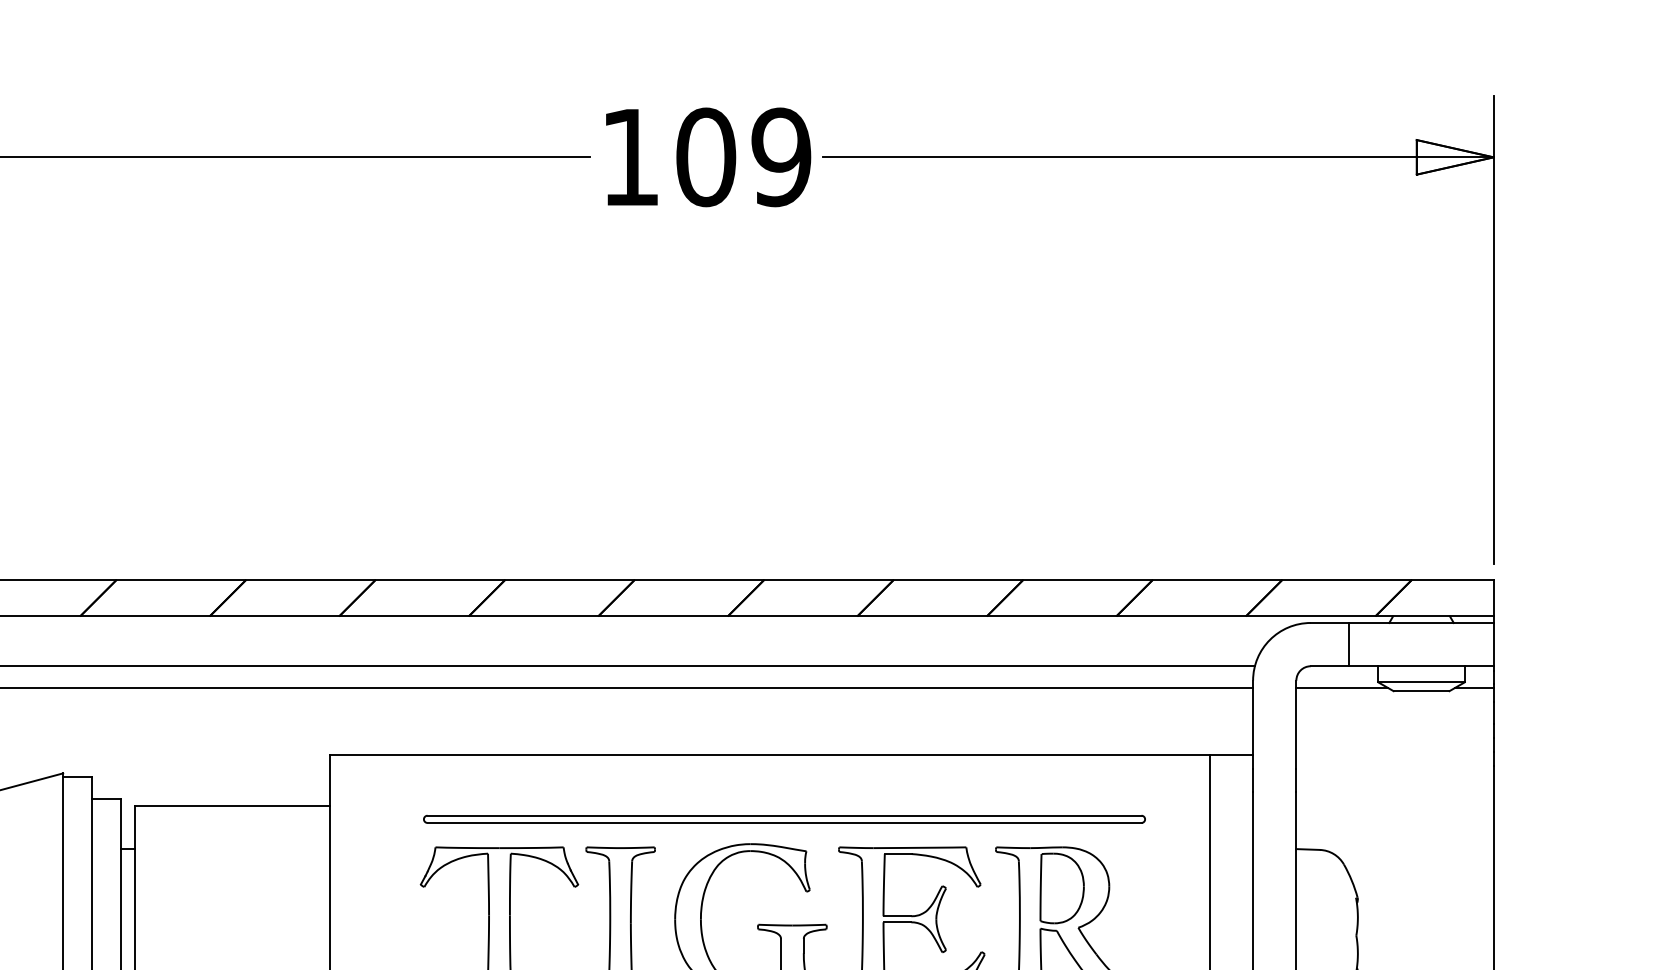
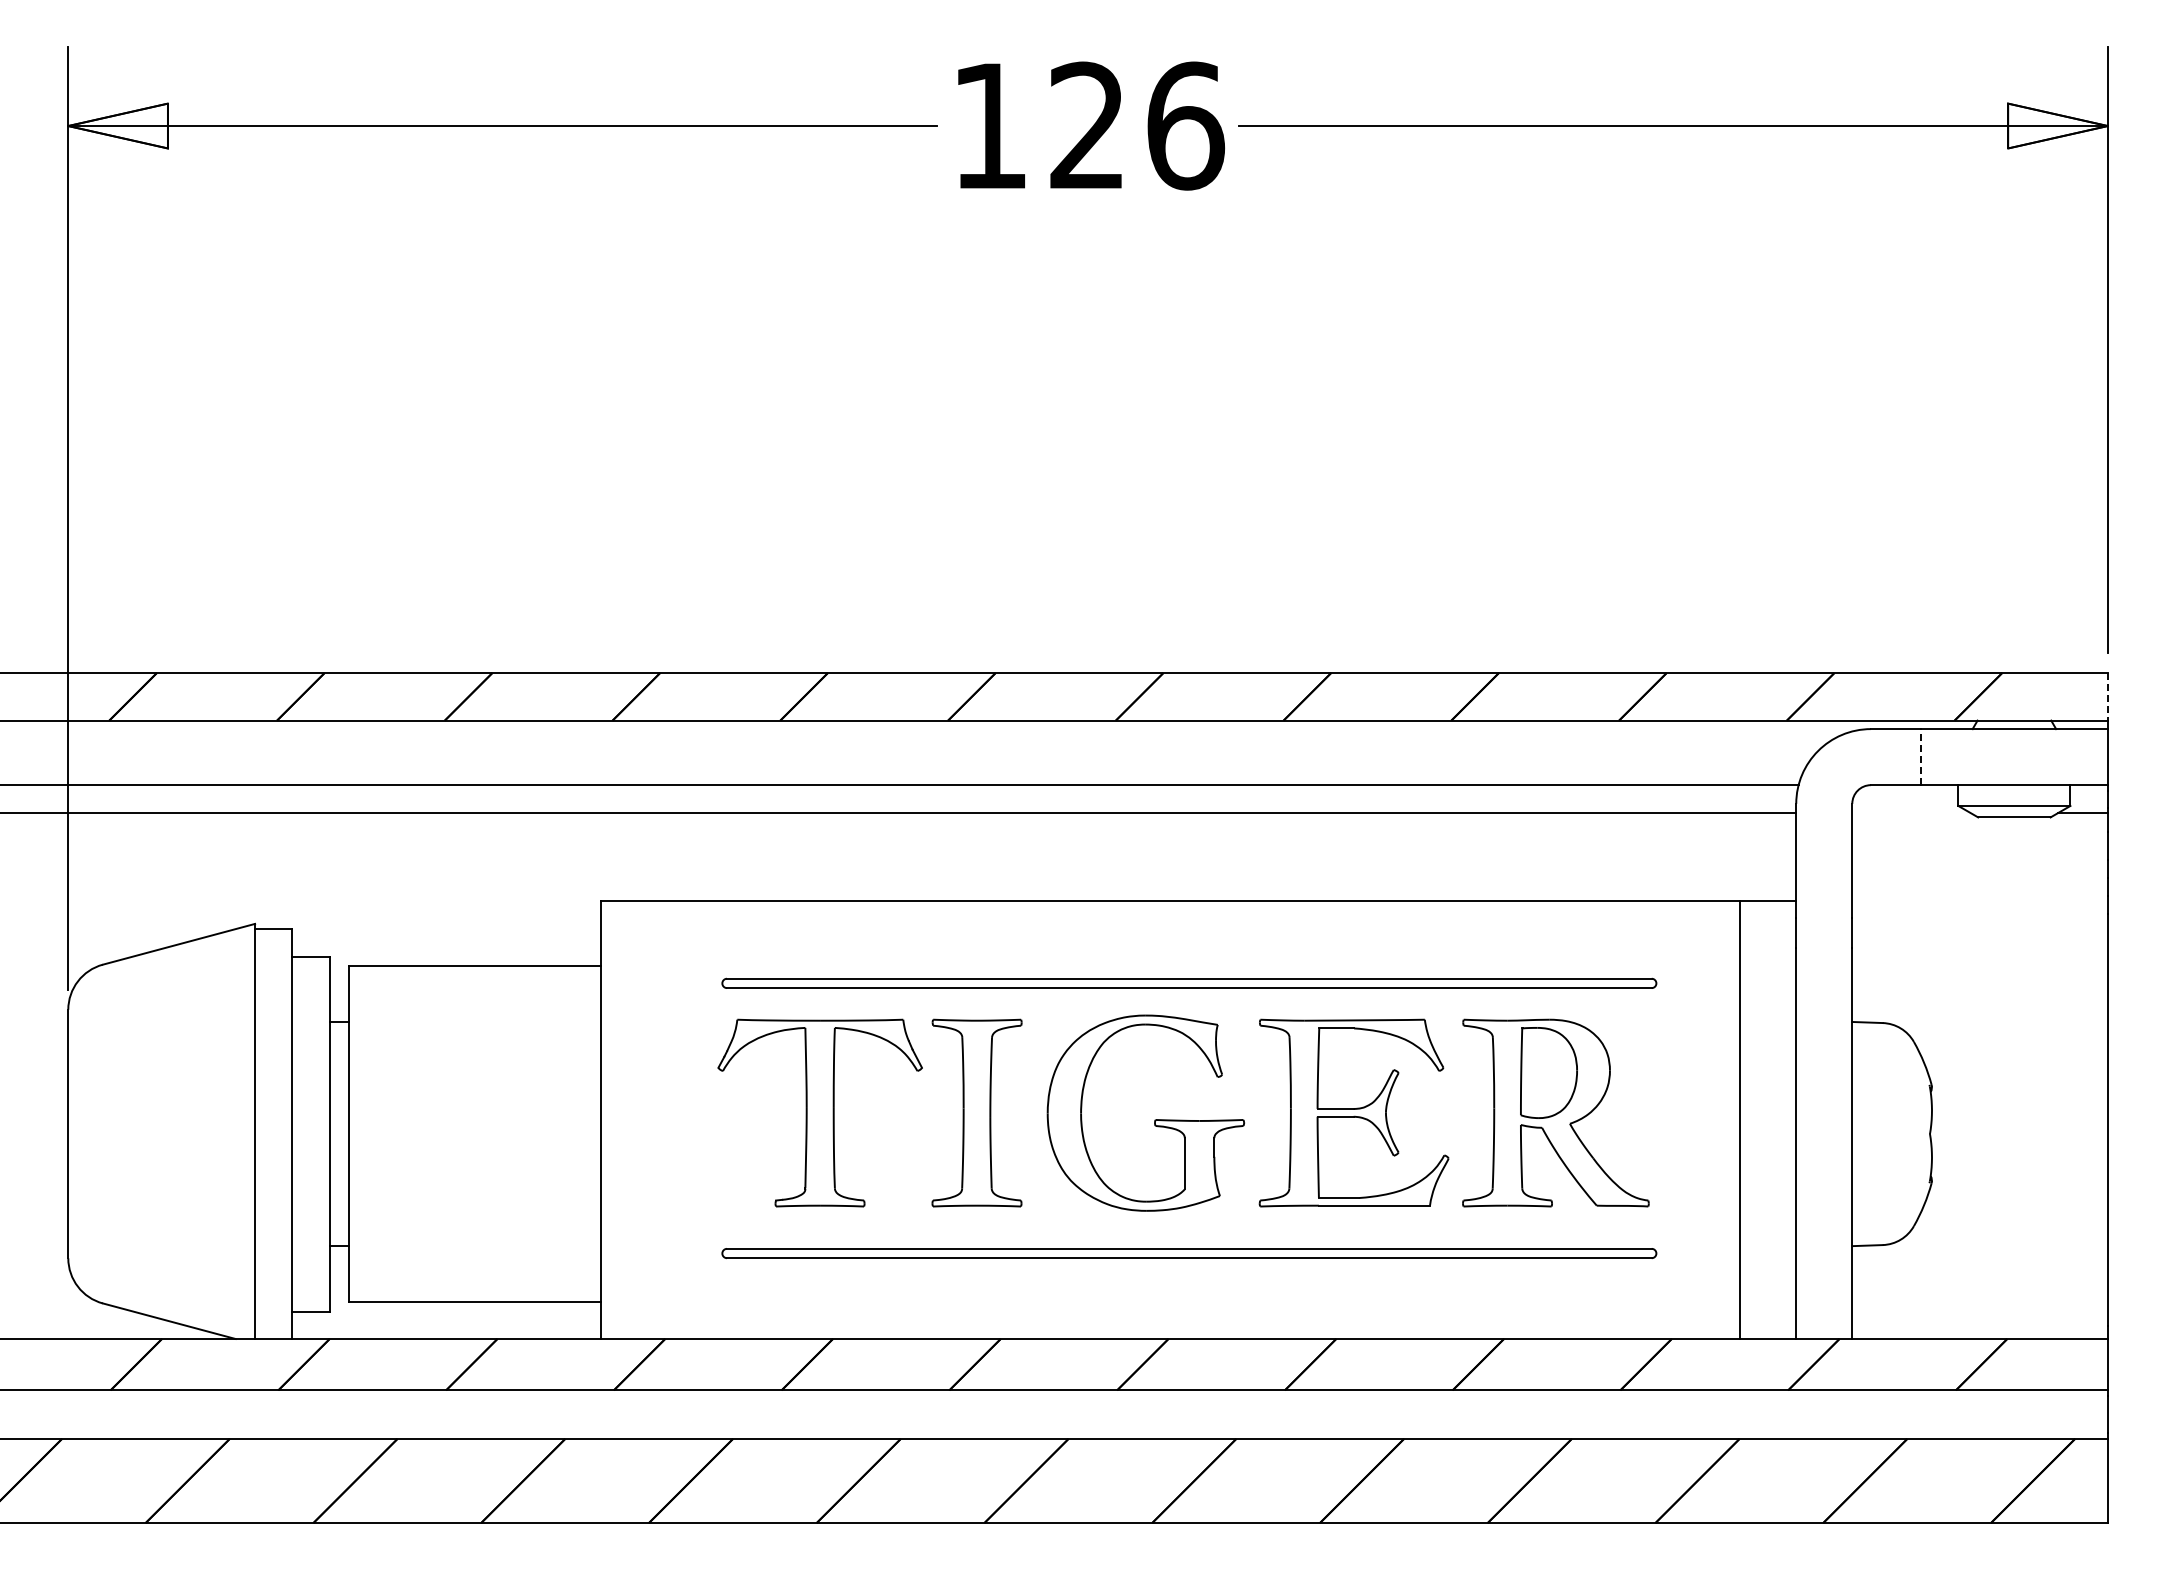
text: (744, 156) -> (1137, 125), 109 -> 126
line: (1493, 597) -> (2107, 696), solid -> dashed
line: (1349, 644) -> (1921, 756), solid -> dashed
line: (1342, 688) -> (1911, 813), removed

